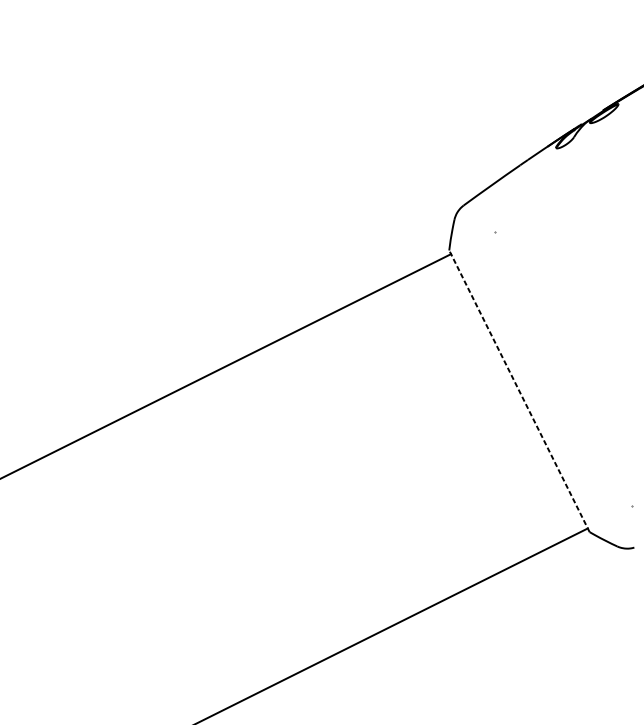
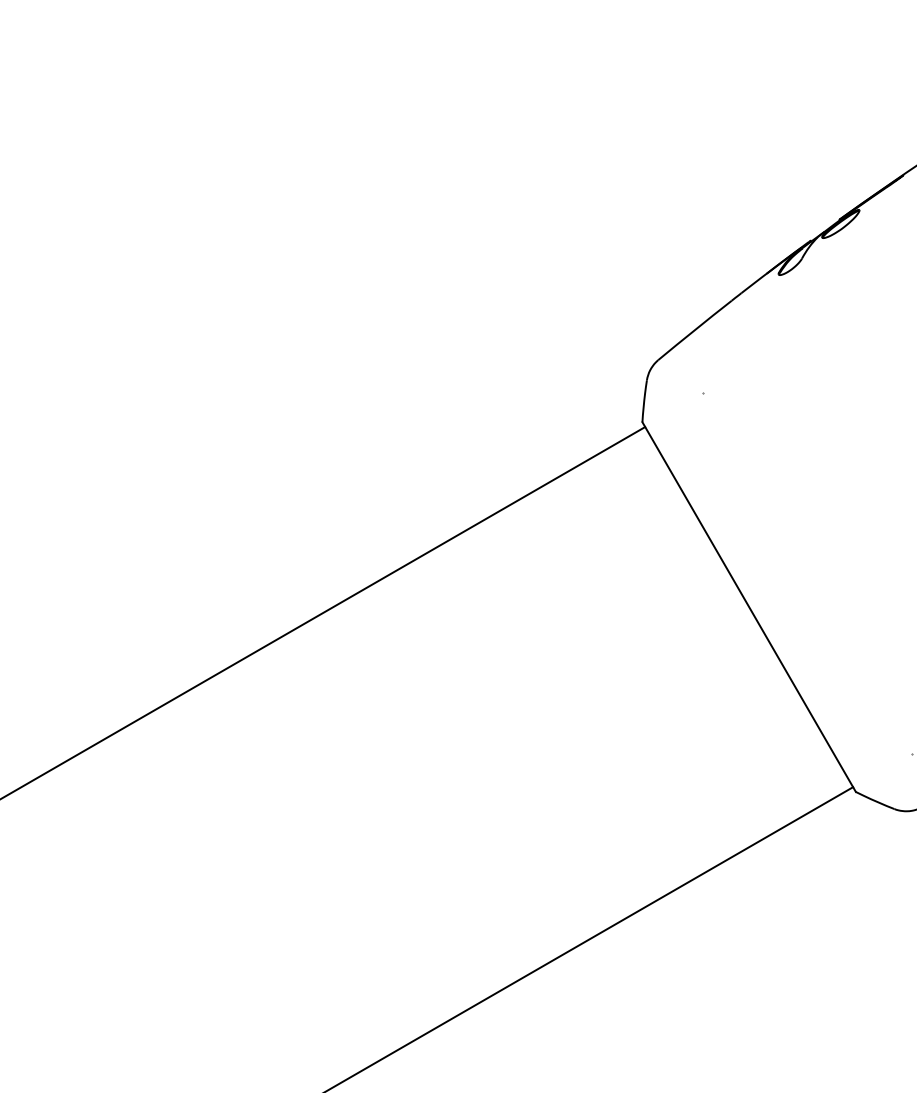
line: (518, 390) -> (748, 606), dashed -> solid

